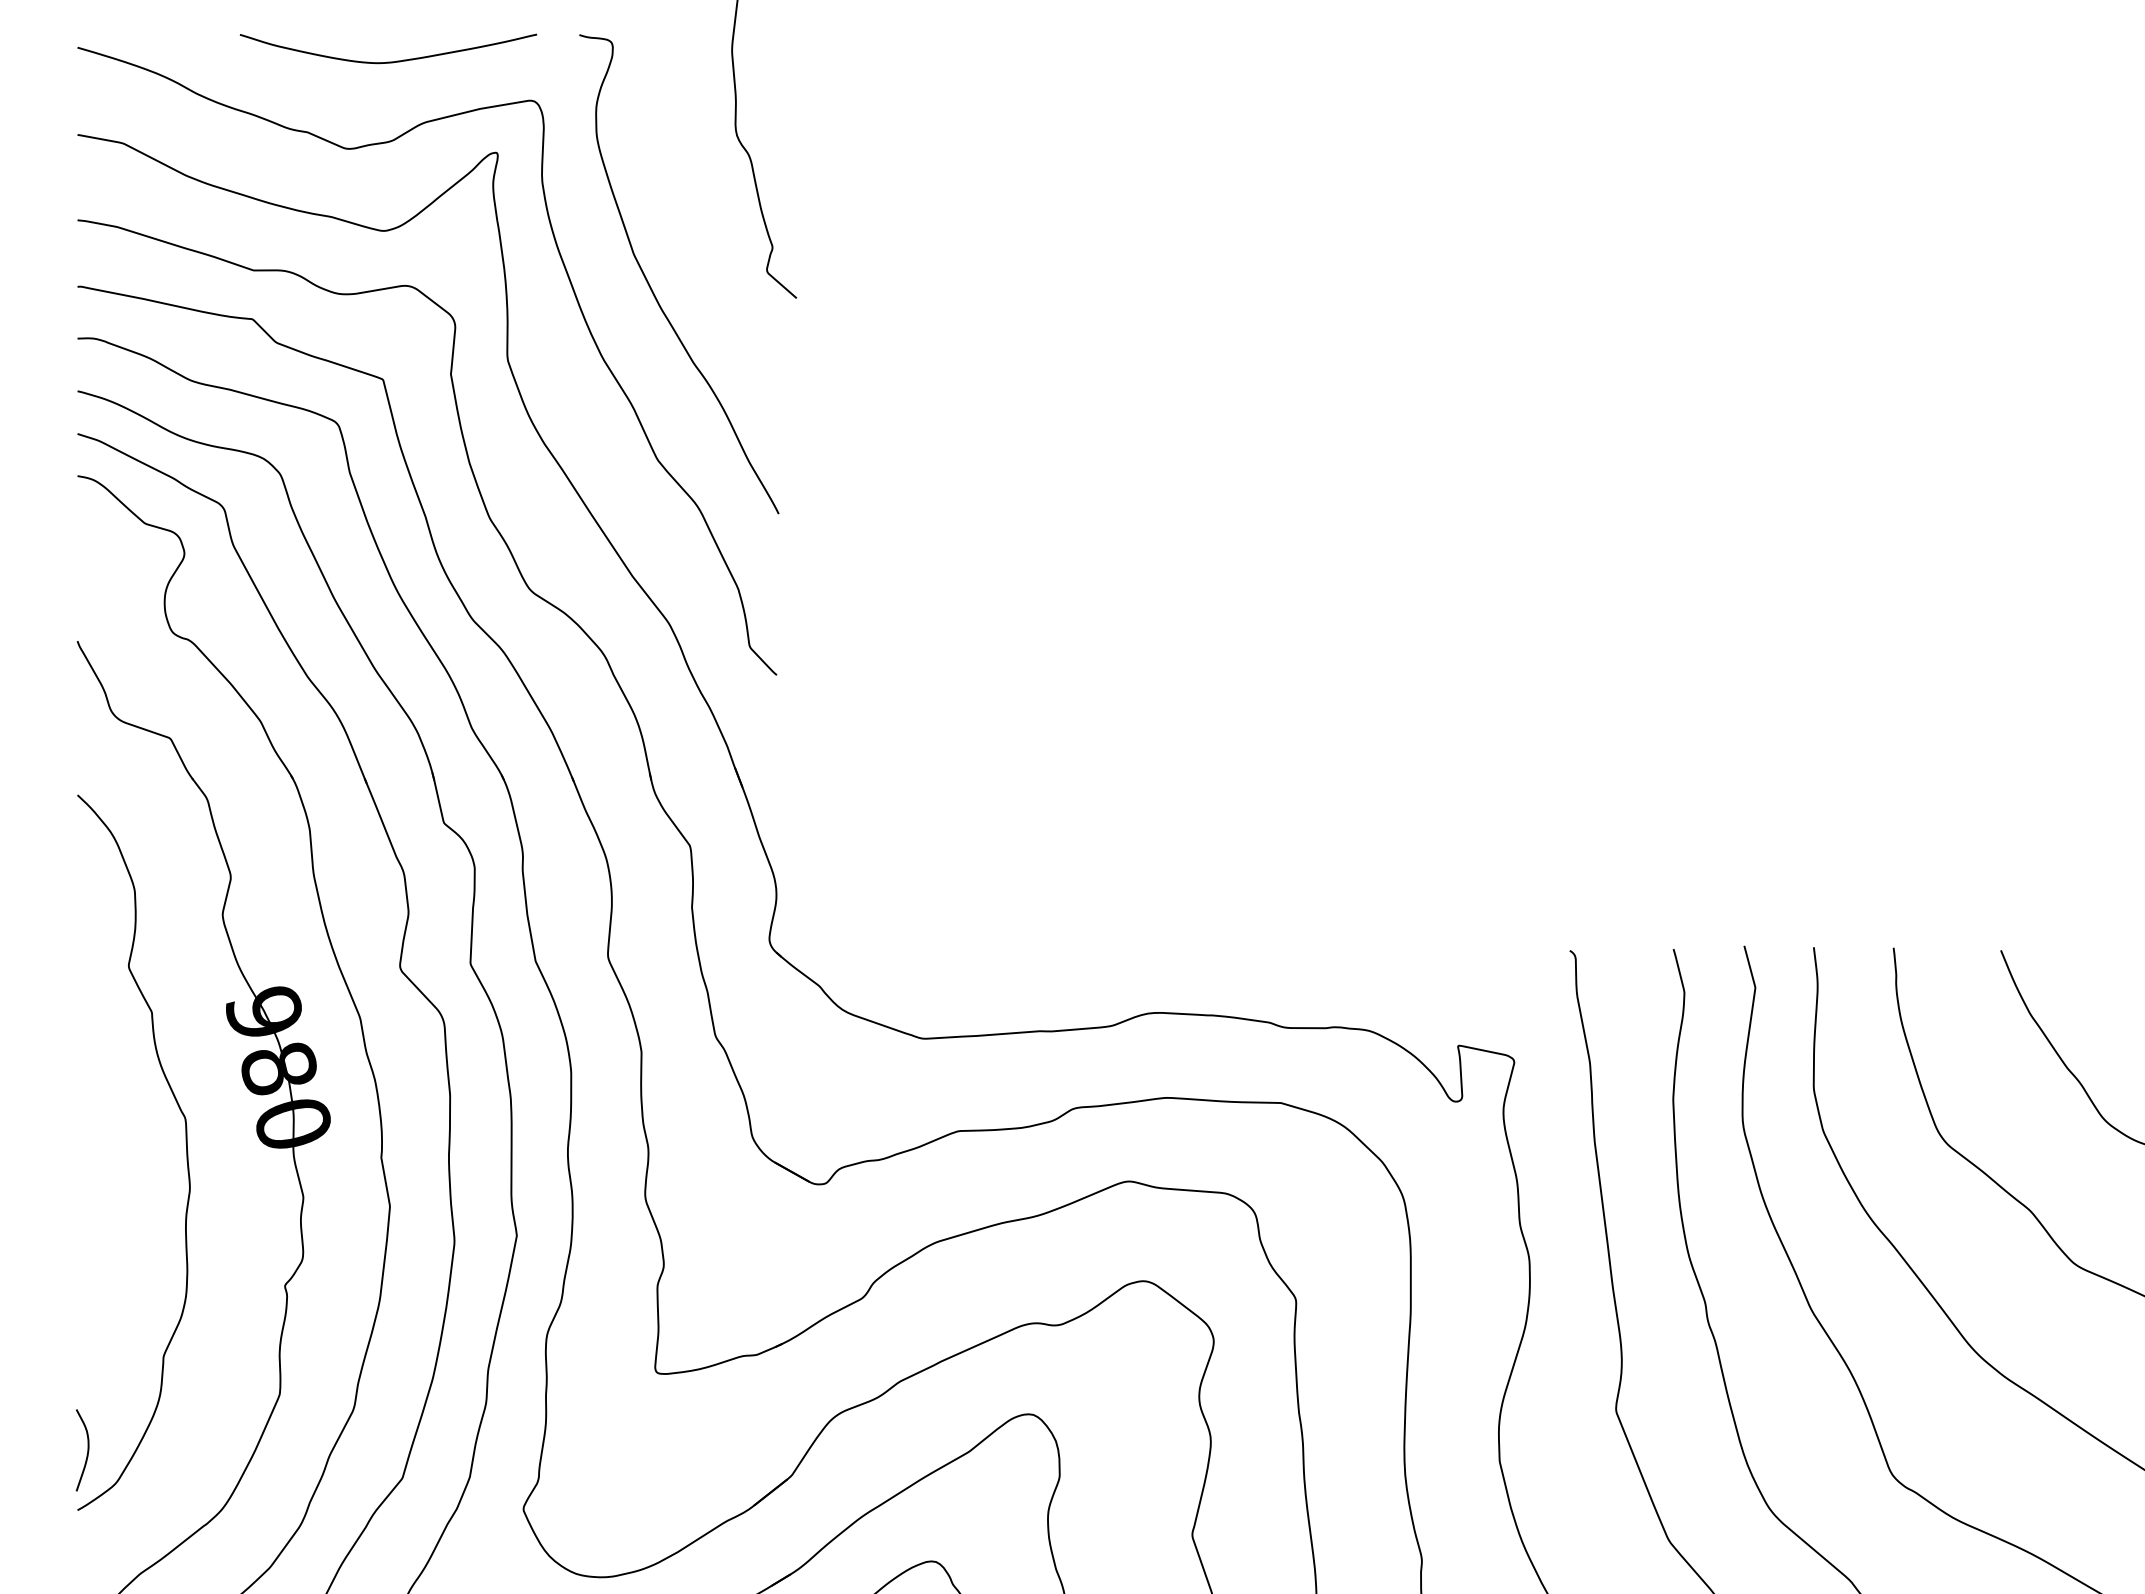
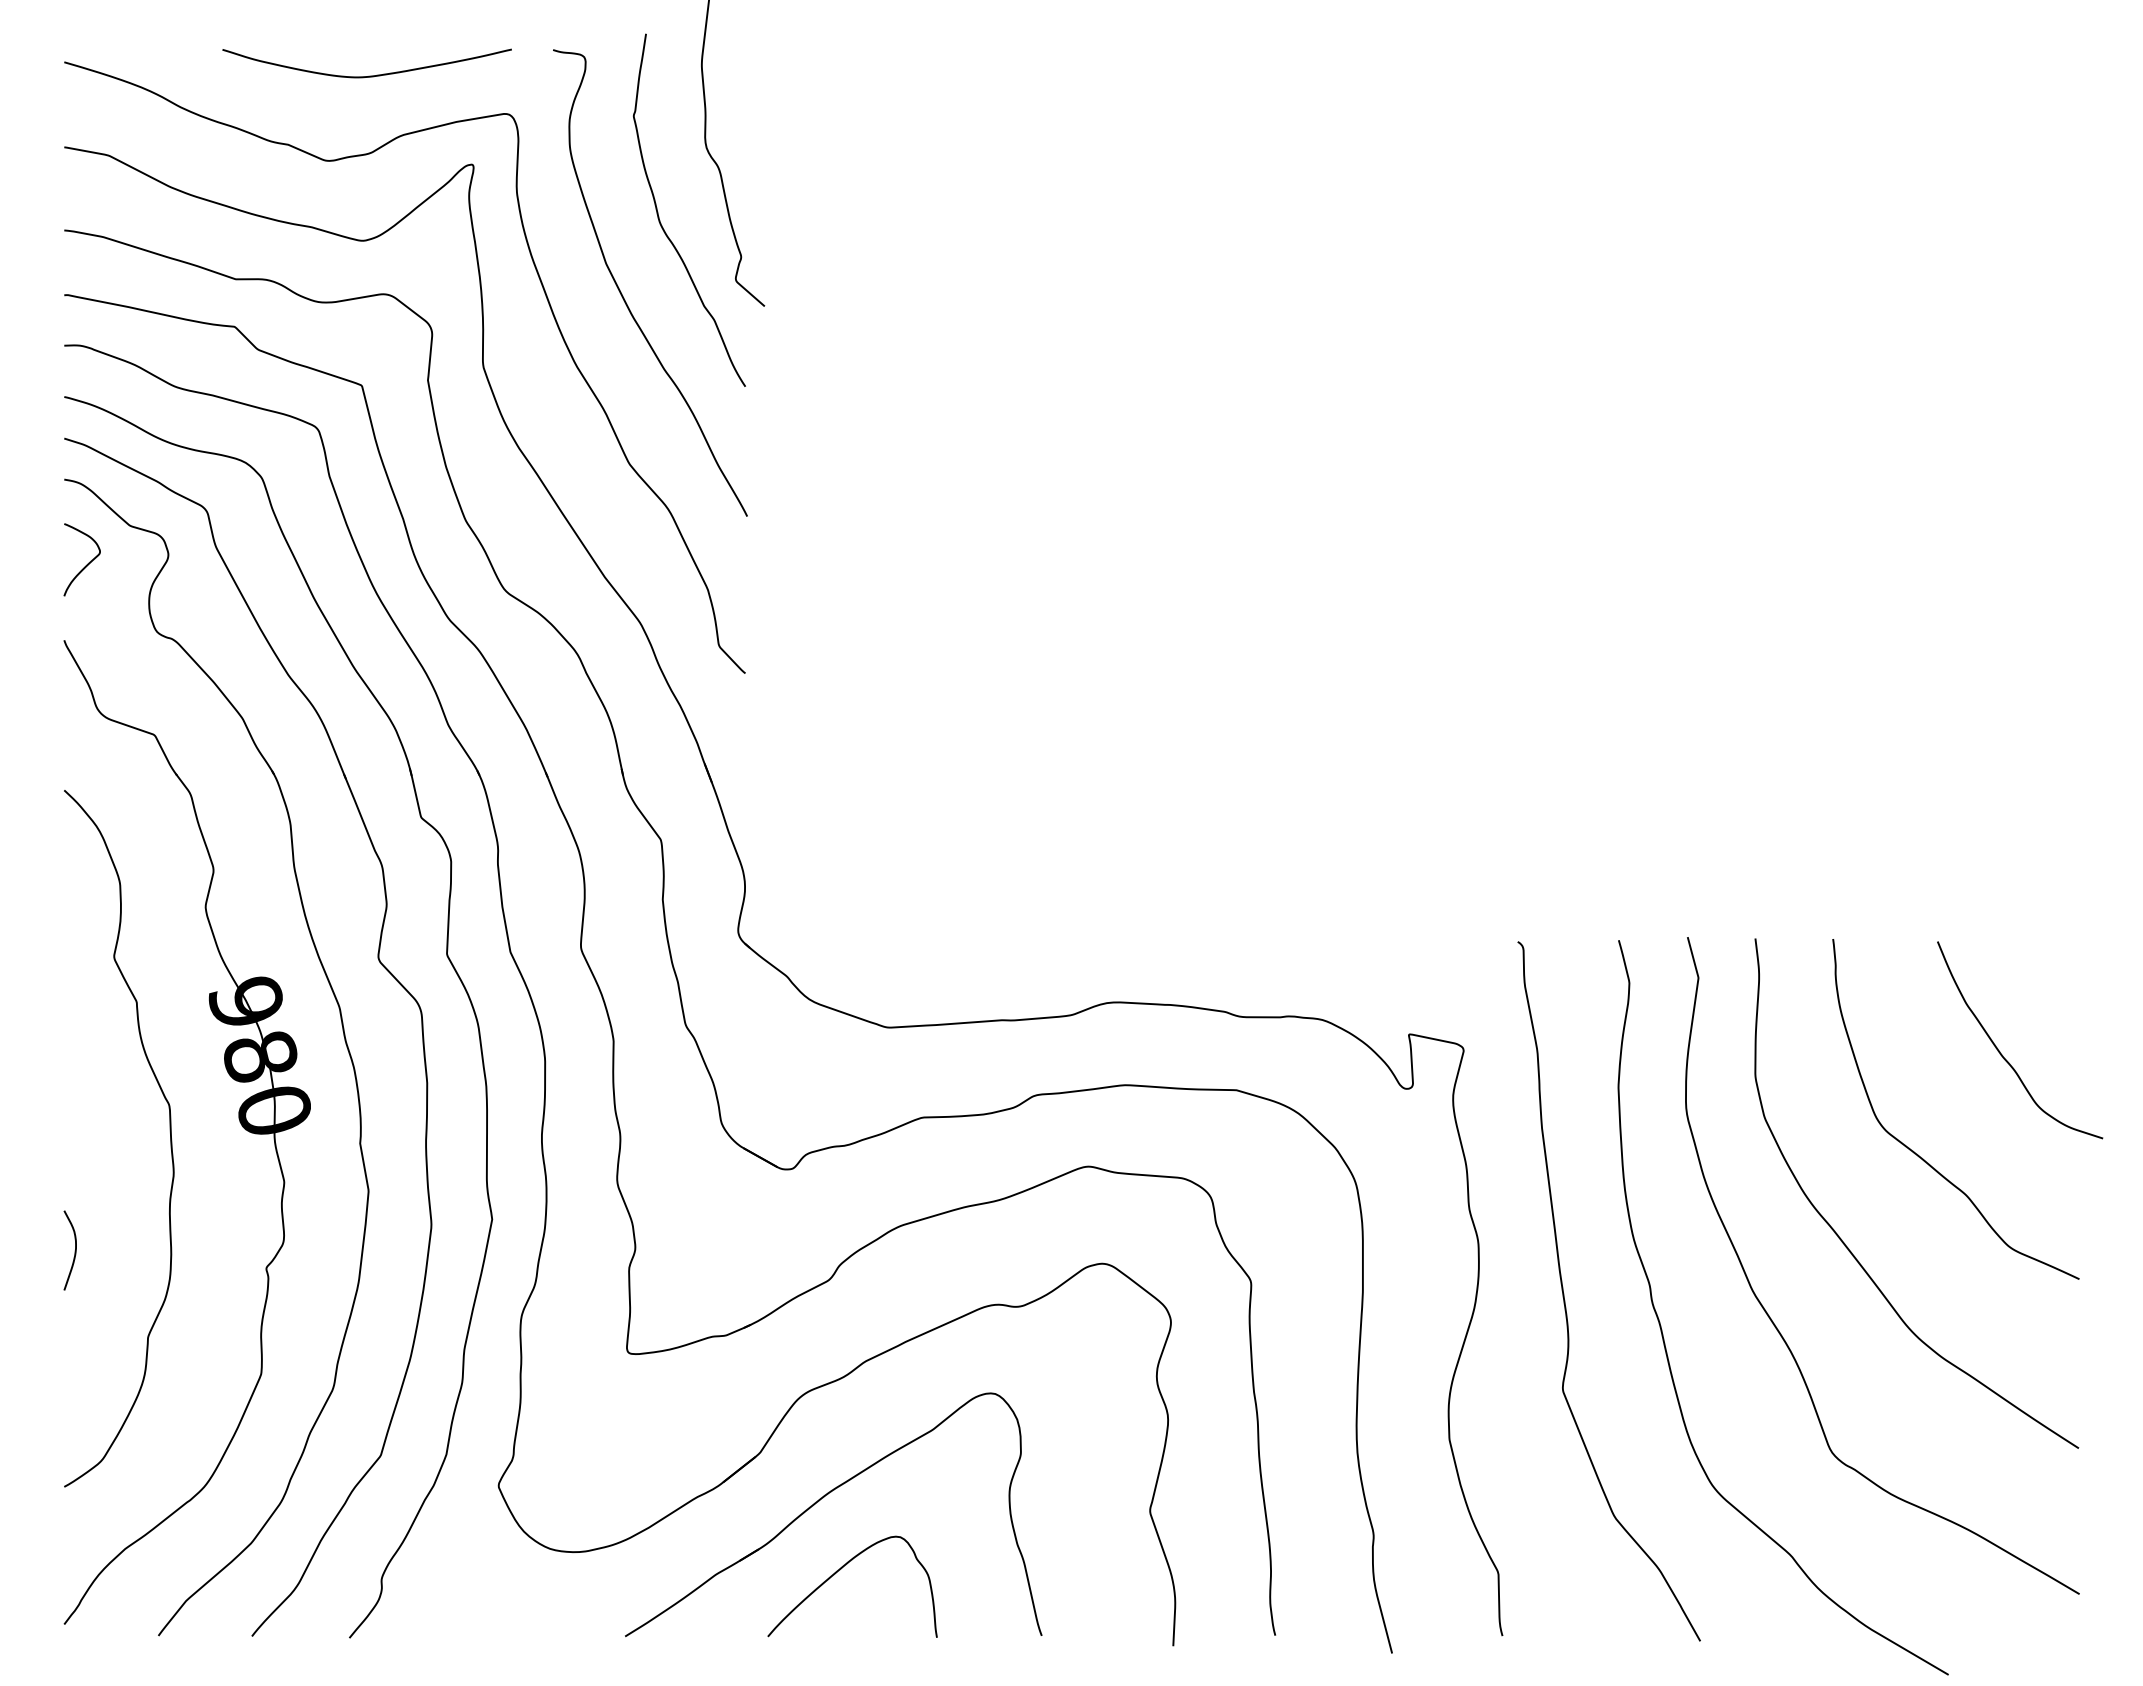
curve: (688, 205) -> (659, 216), added
curve: (100, 563) -> (86, 564), added
curve: (87, 1450) -> (74, 1250), moved

